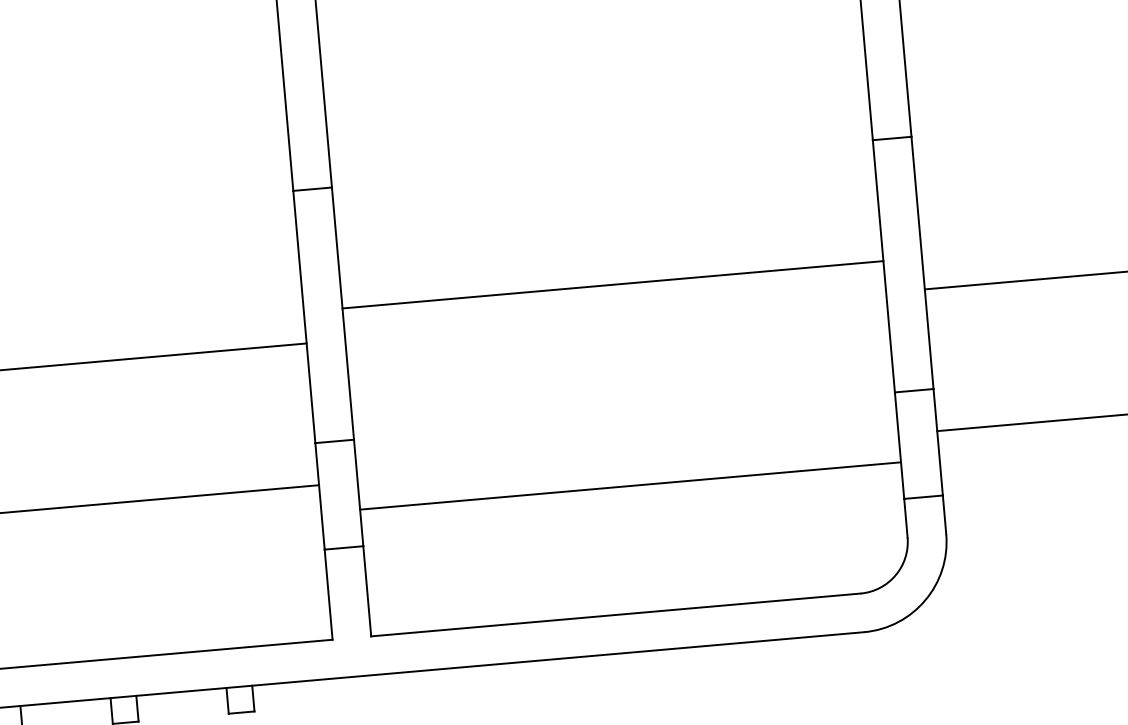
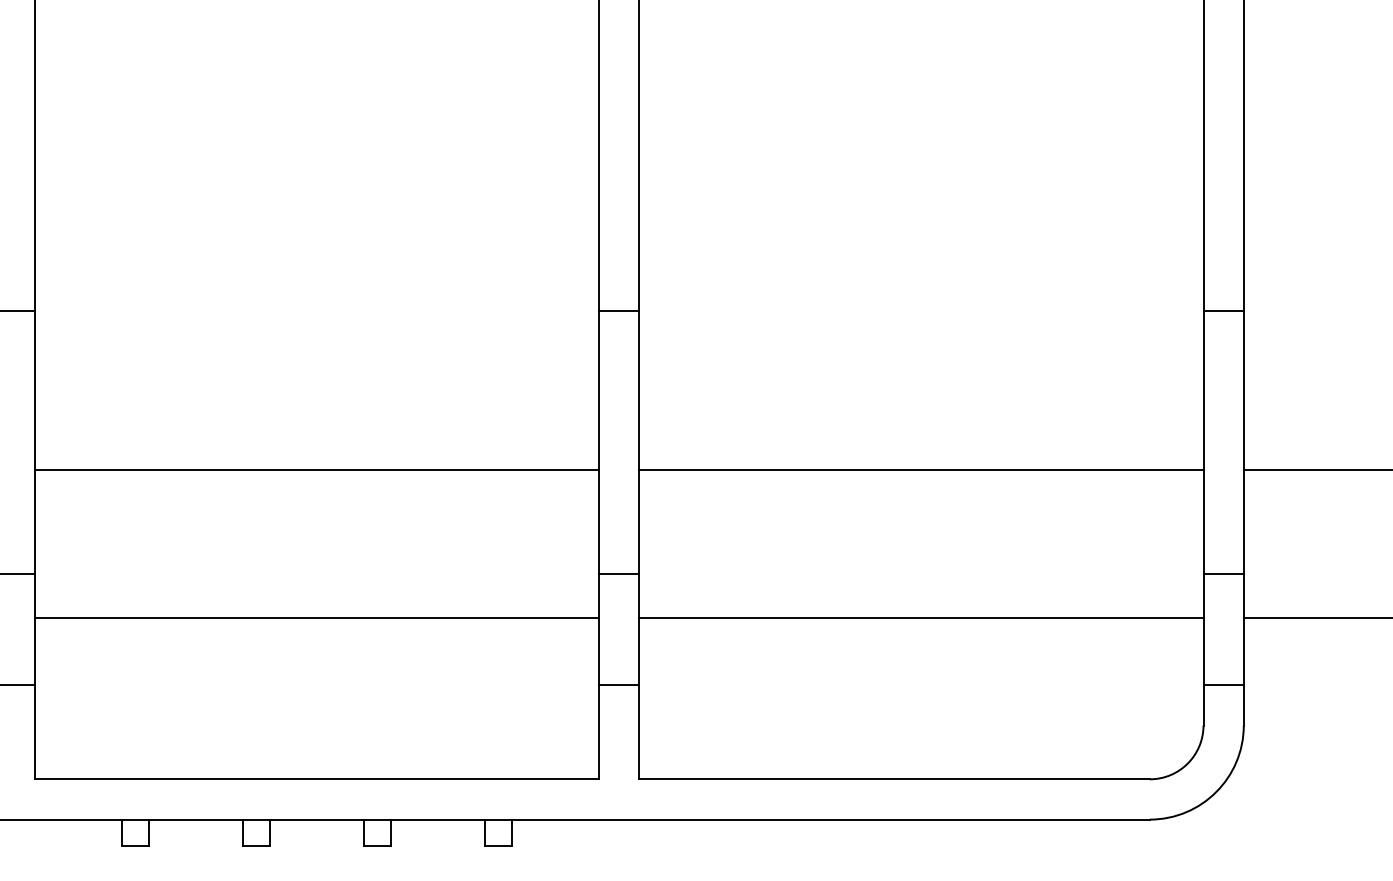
line: (613, 284) -> (921, 470), moved
line: (630, 486) -> (921, 618), moved

